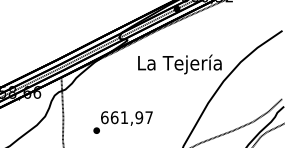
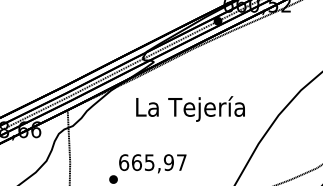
text: (179, 64) -> (190, 109), moved
text: (124, 117) -> (149, 162), 661,97 -> 665,97

